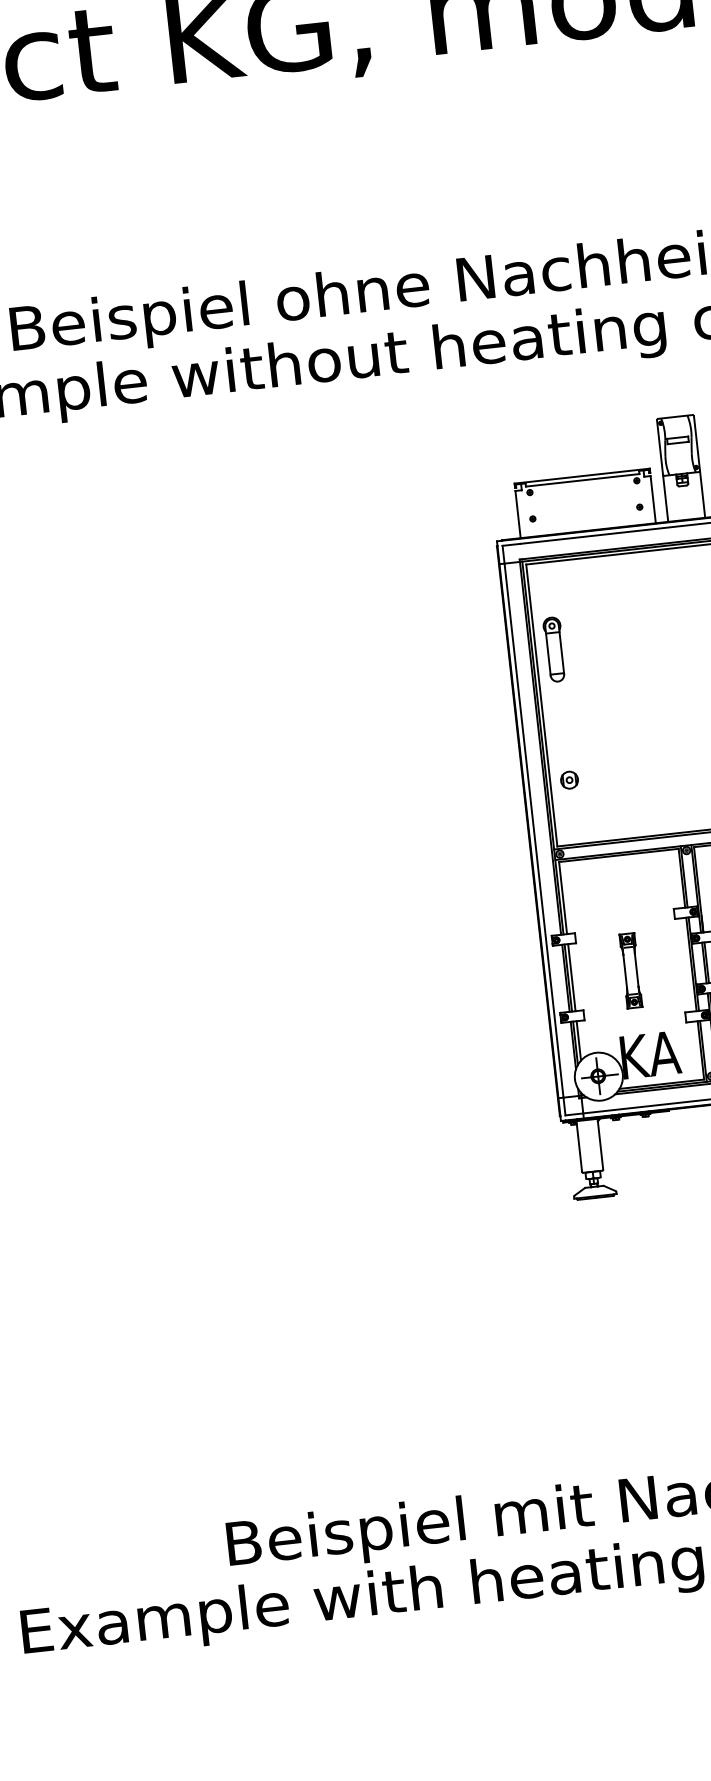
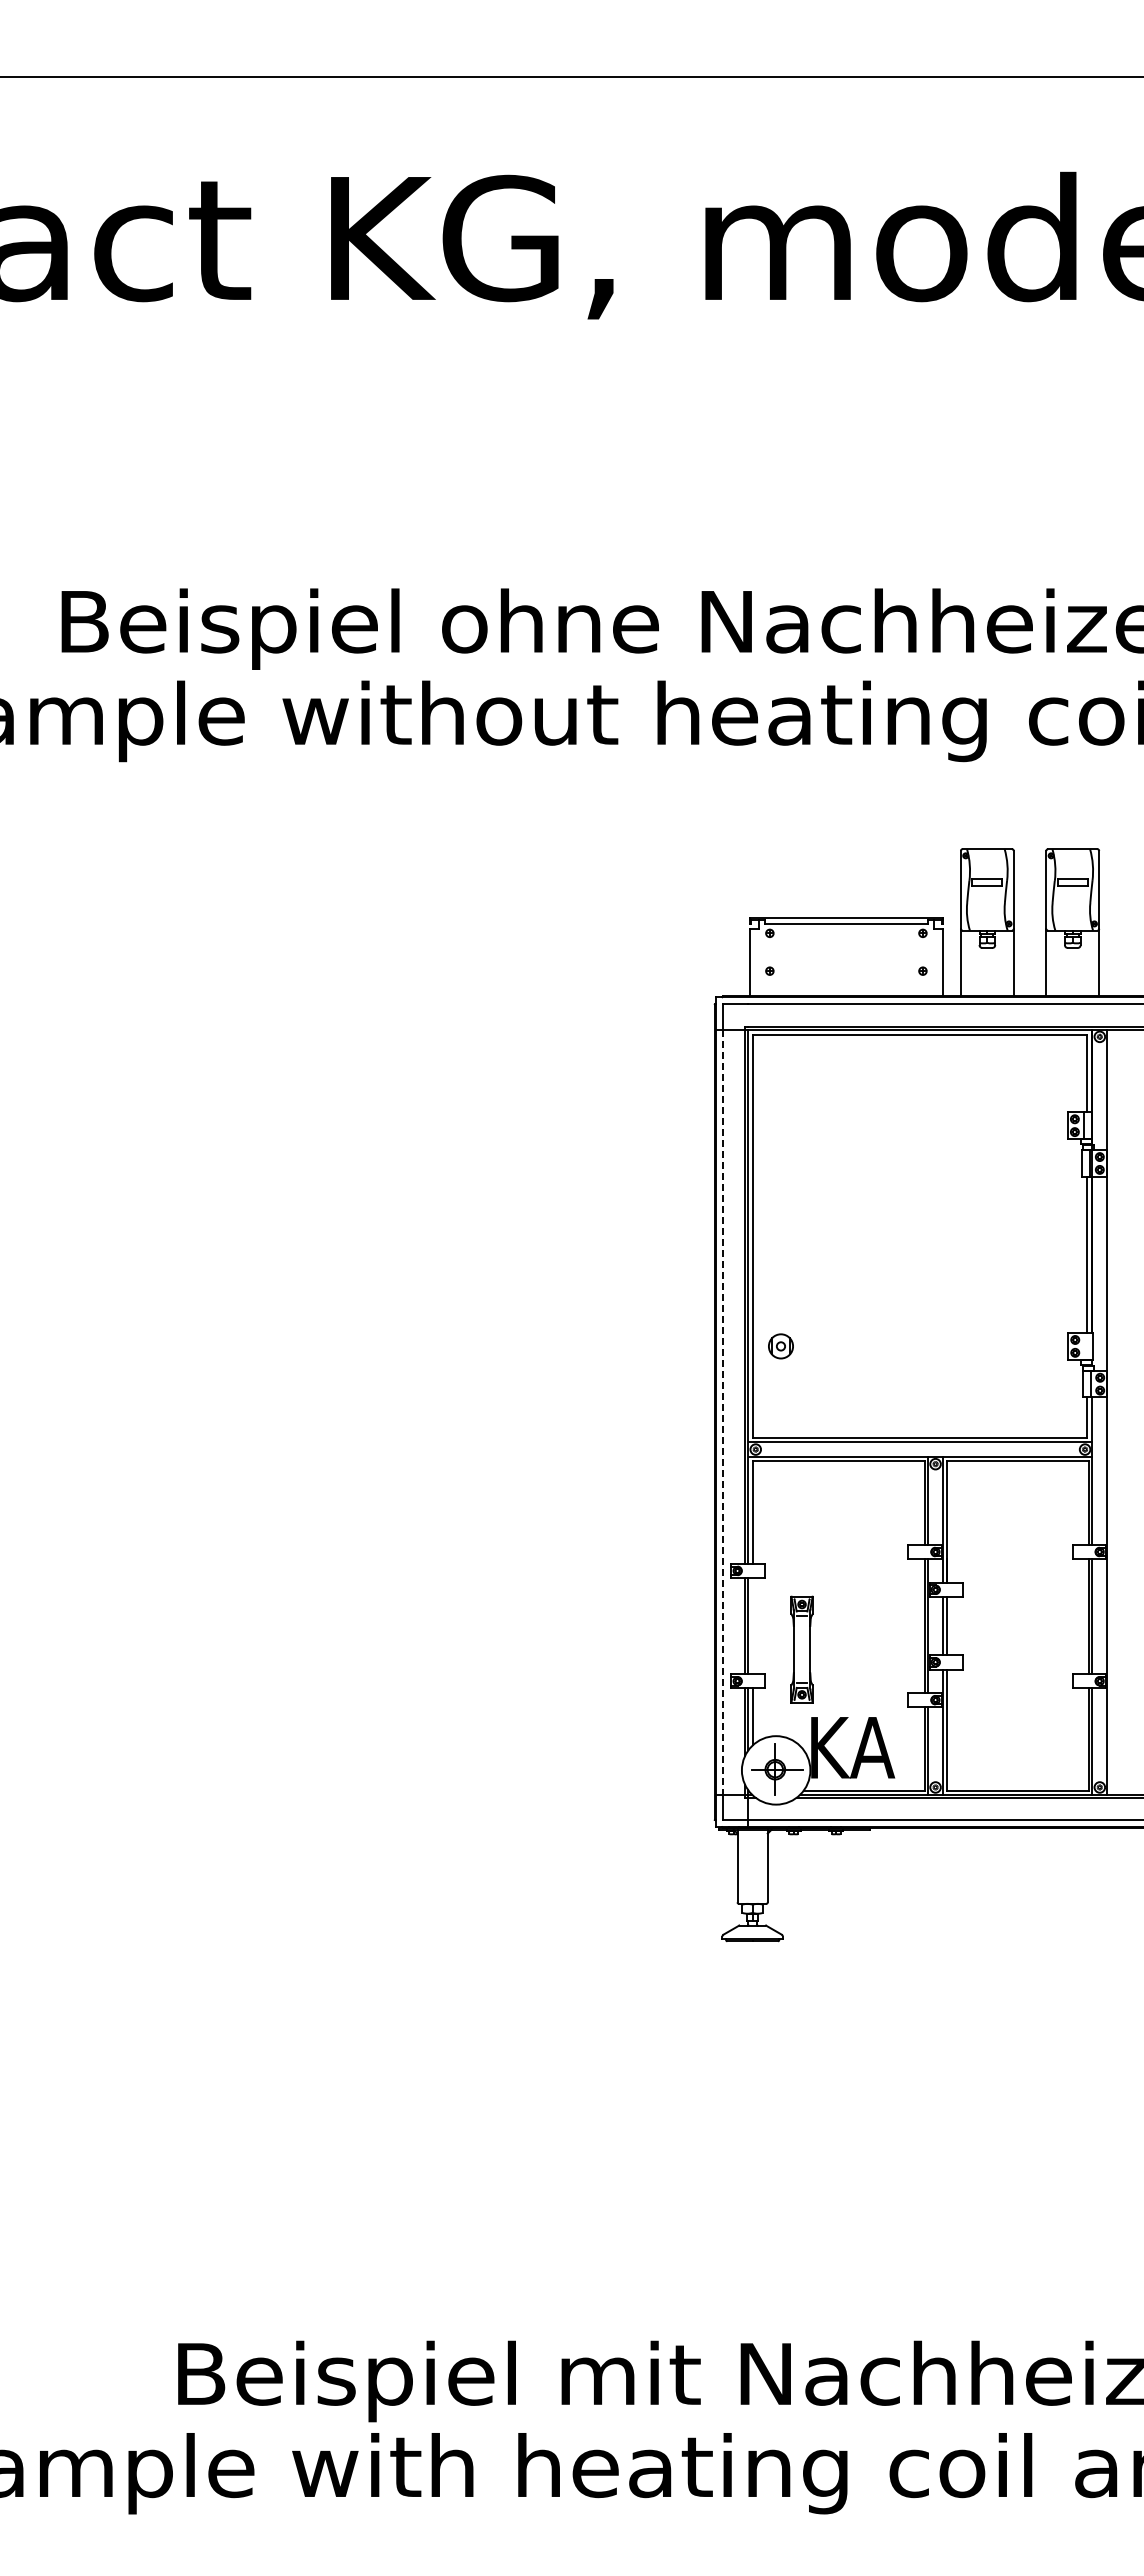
part: (554, 648) -> (780, 1158), removed
line: (533, 830) -> (722, 1412), solid -> dashed
part: (630, 970) -> (801, 1649), moved
line: (571, 977) -> (753, 1626), removed

